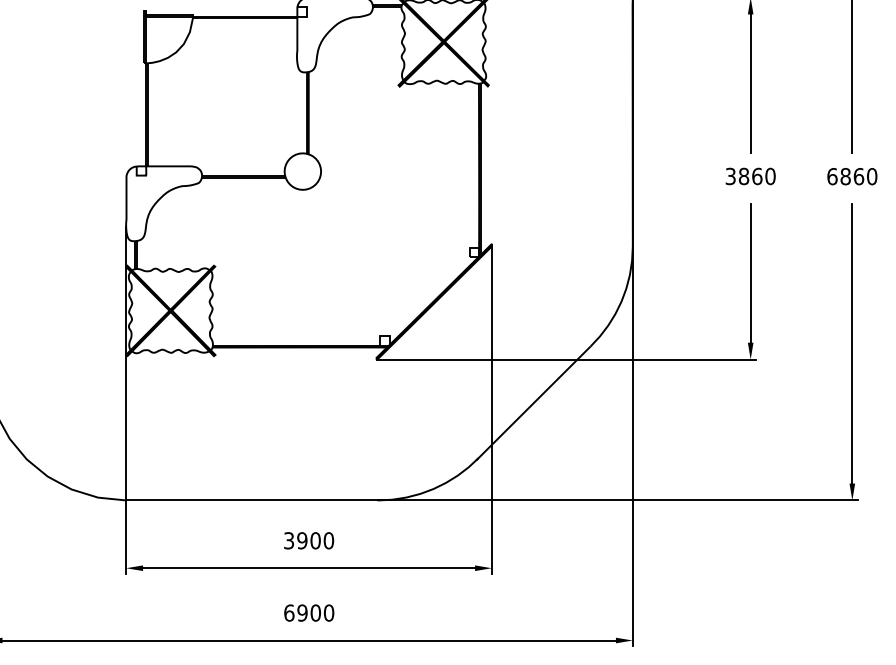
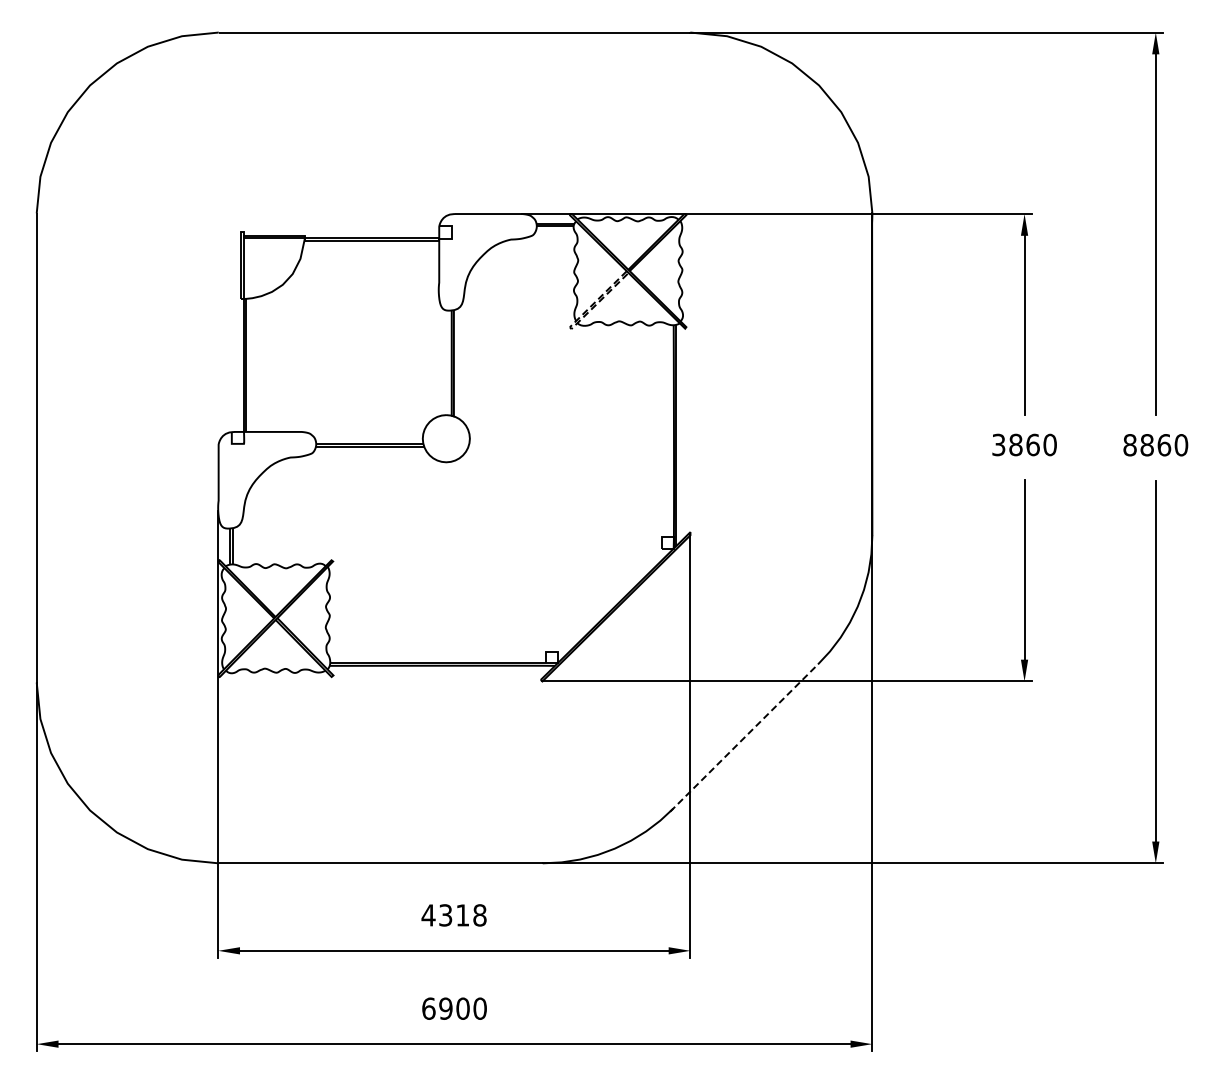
line: (399, 86) -> (570, 328), solid -> dashed
text: (831, 176) -> (1129, 445), 6860 -> 8860
line: (533, 403) -> (744, 737), solid -> dashed
text: (308, 540) -> (453, 915), 3900 -> 4318

